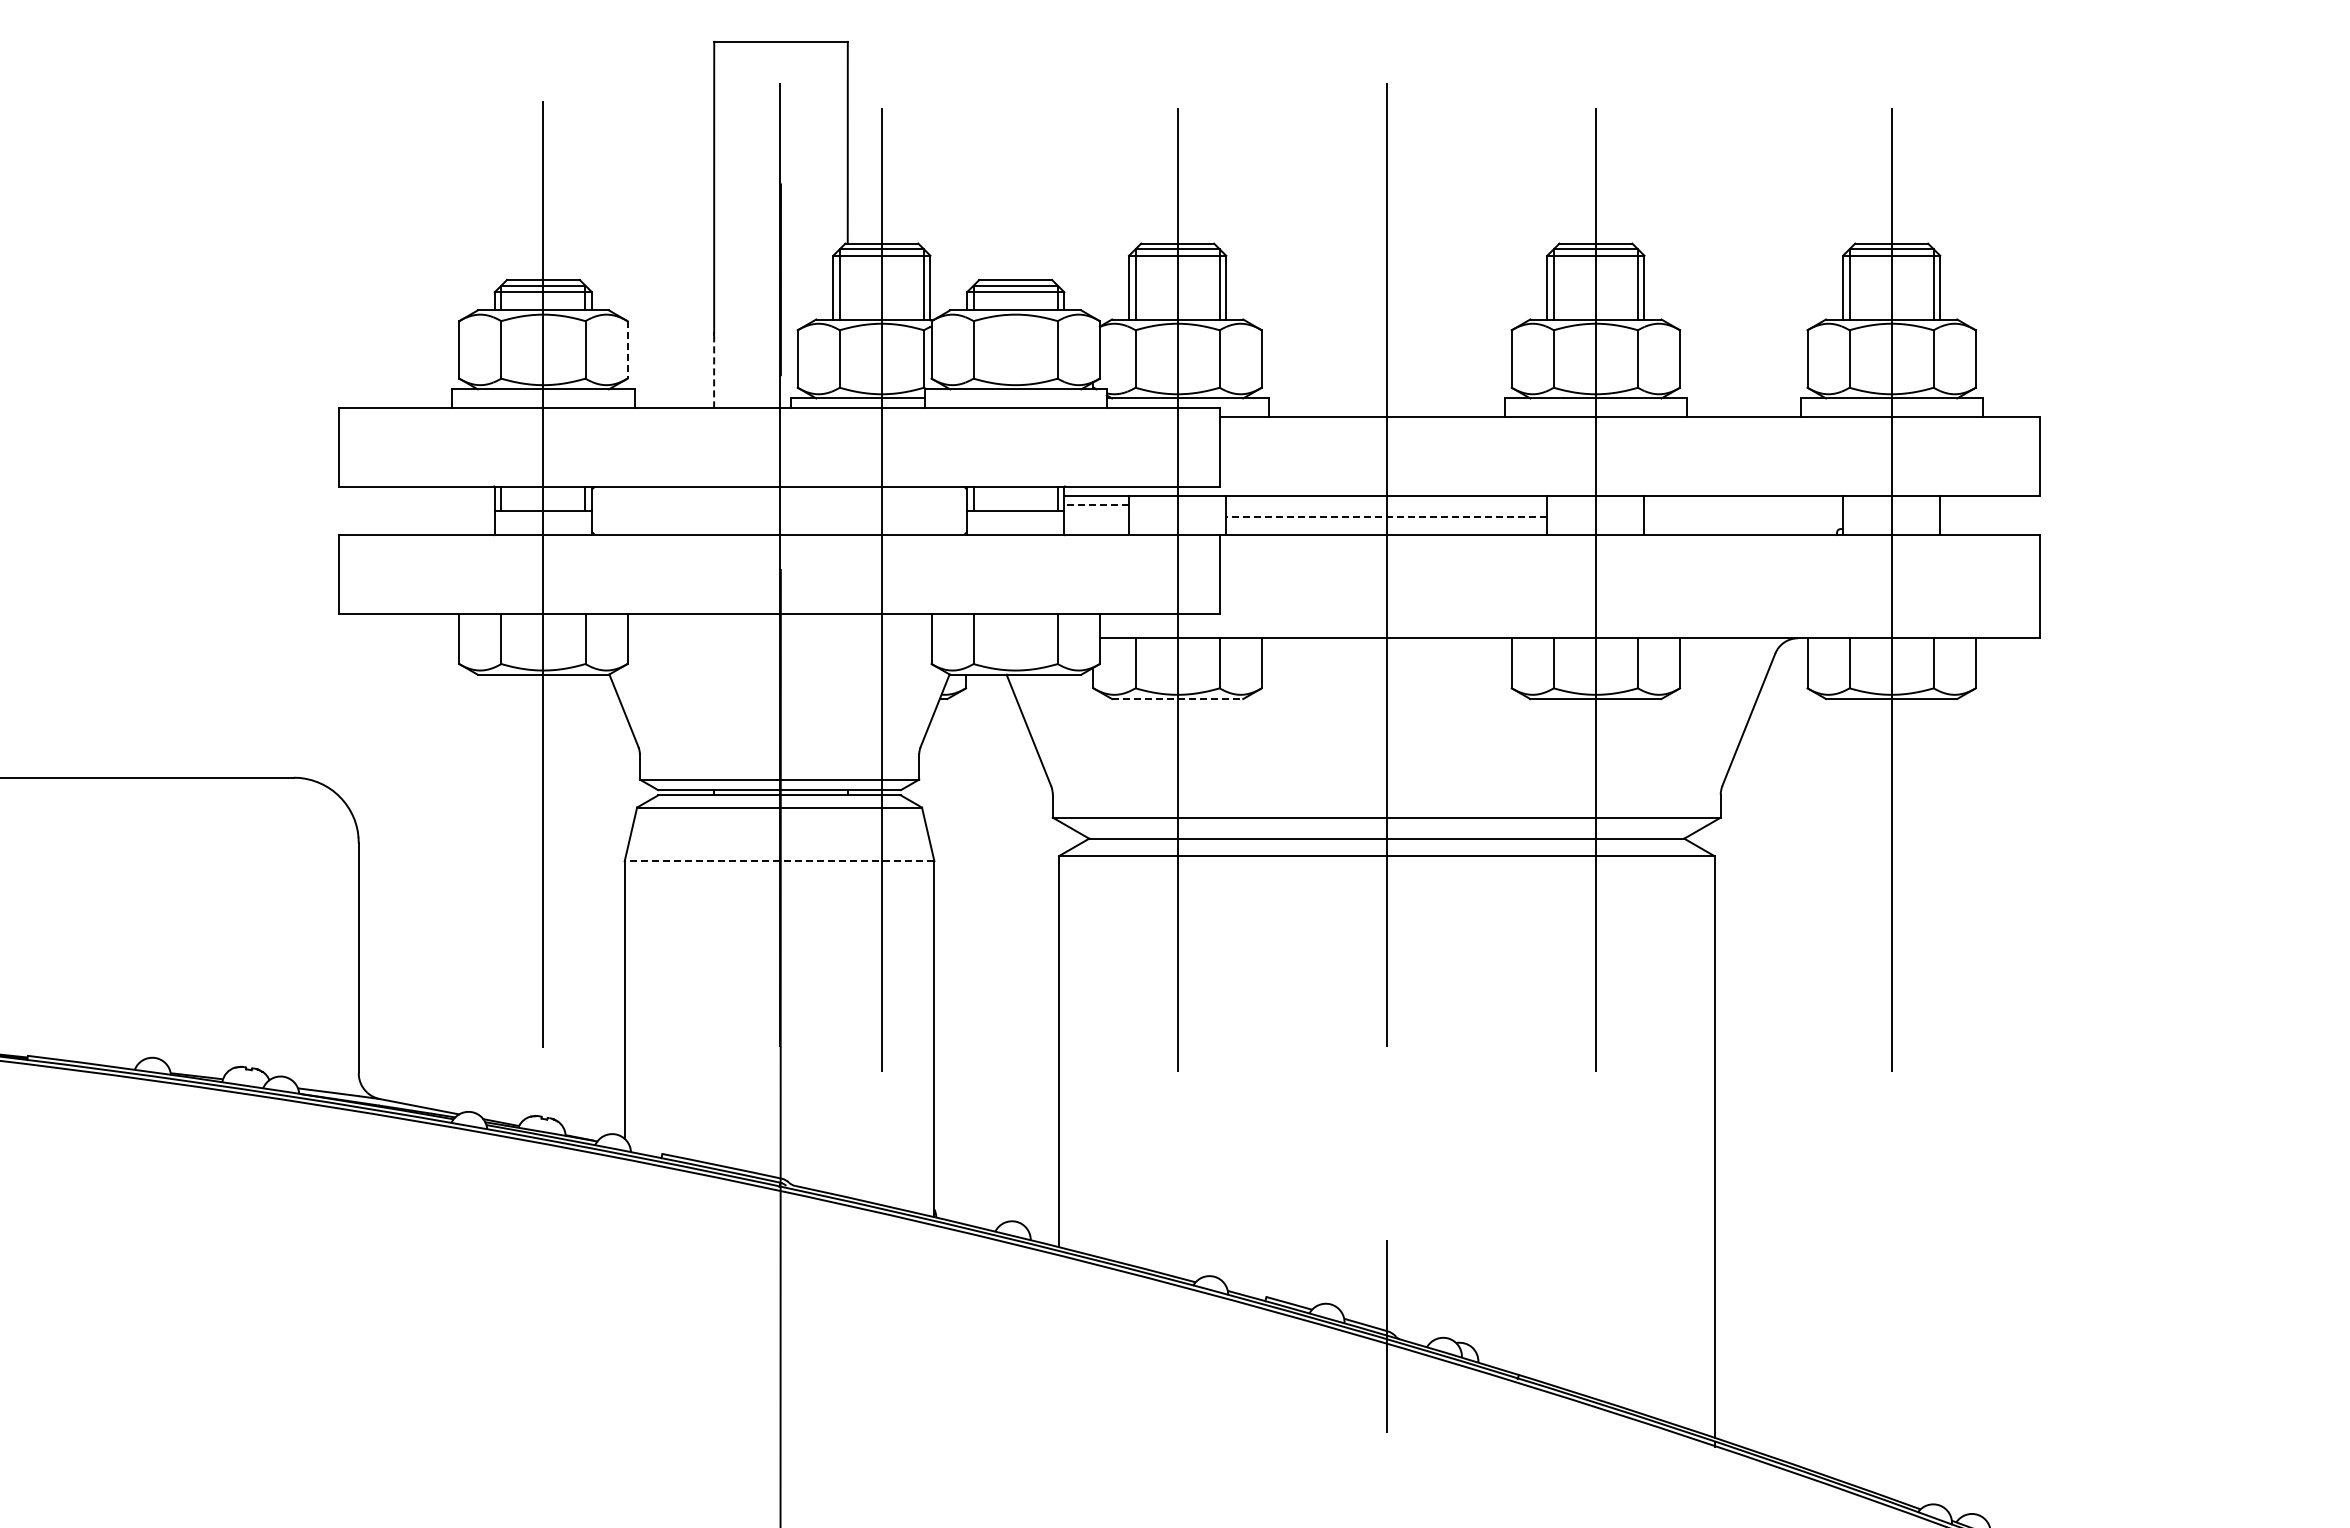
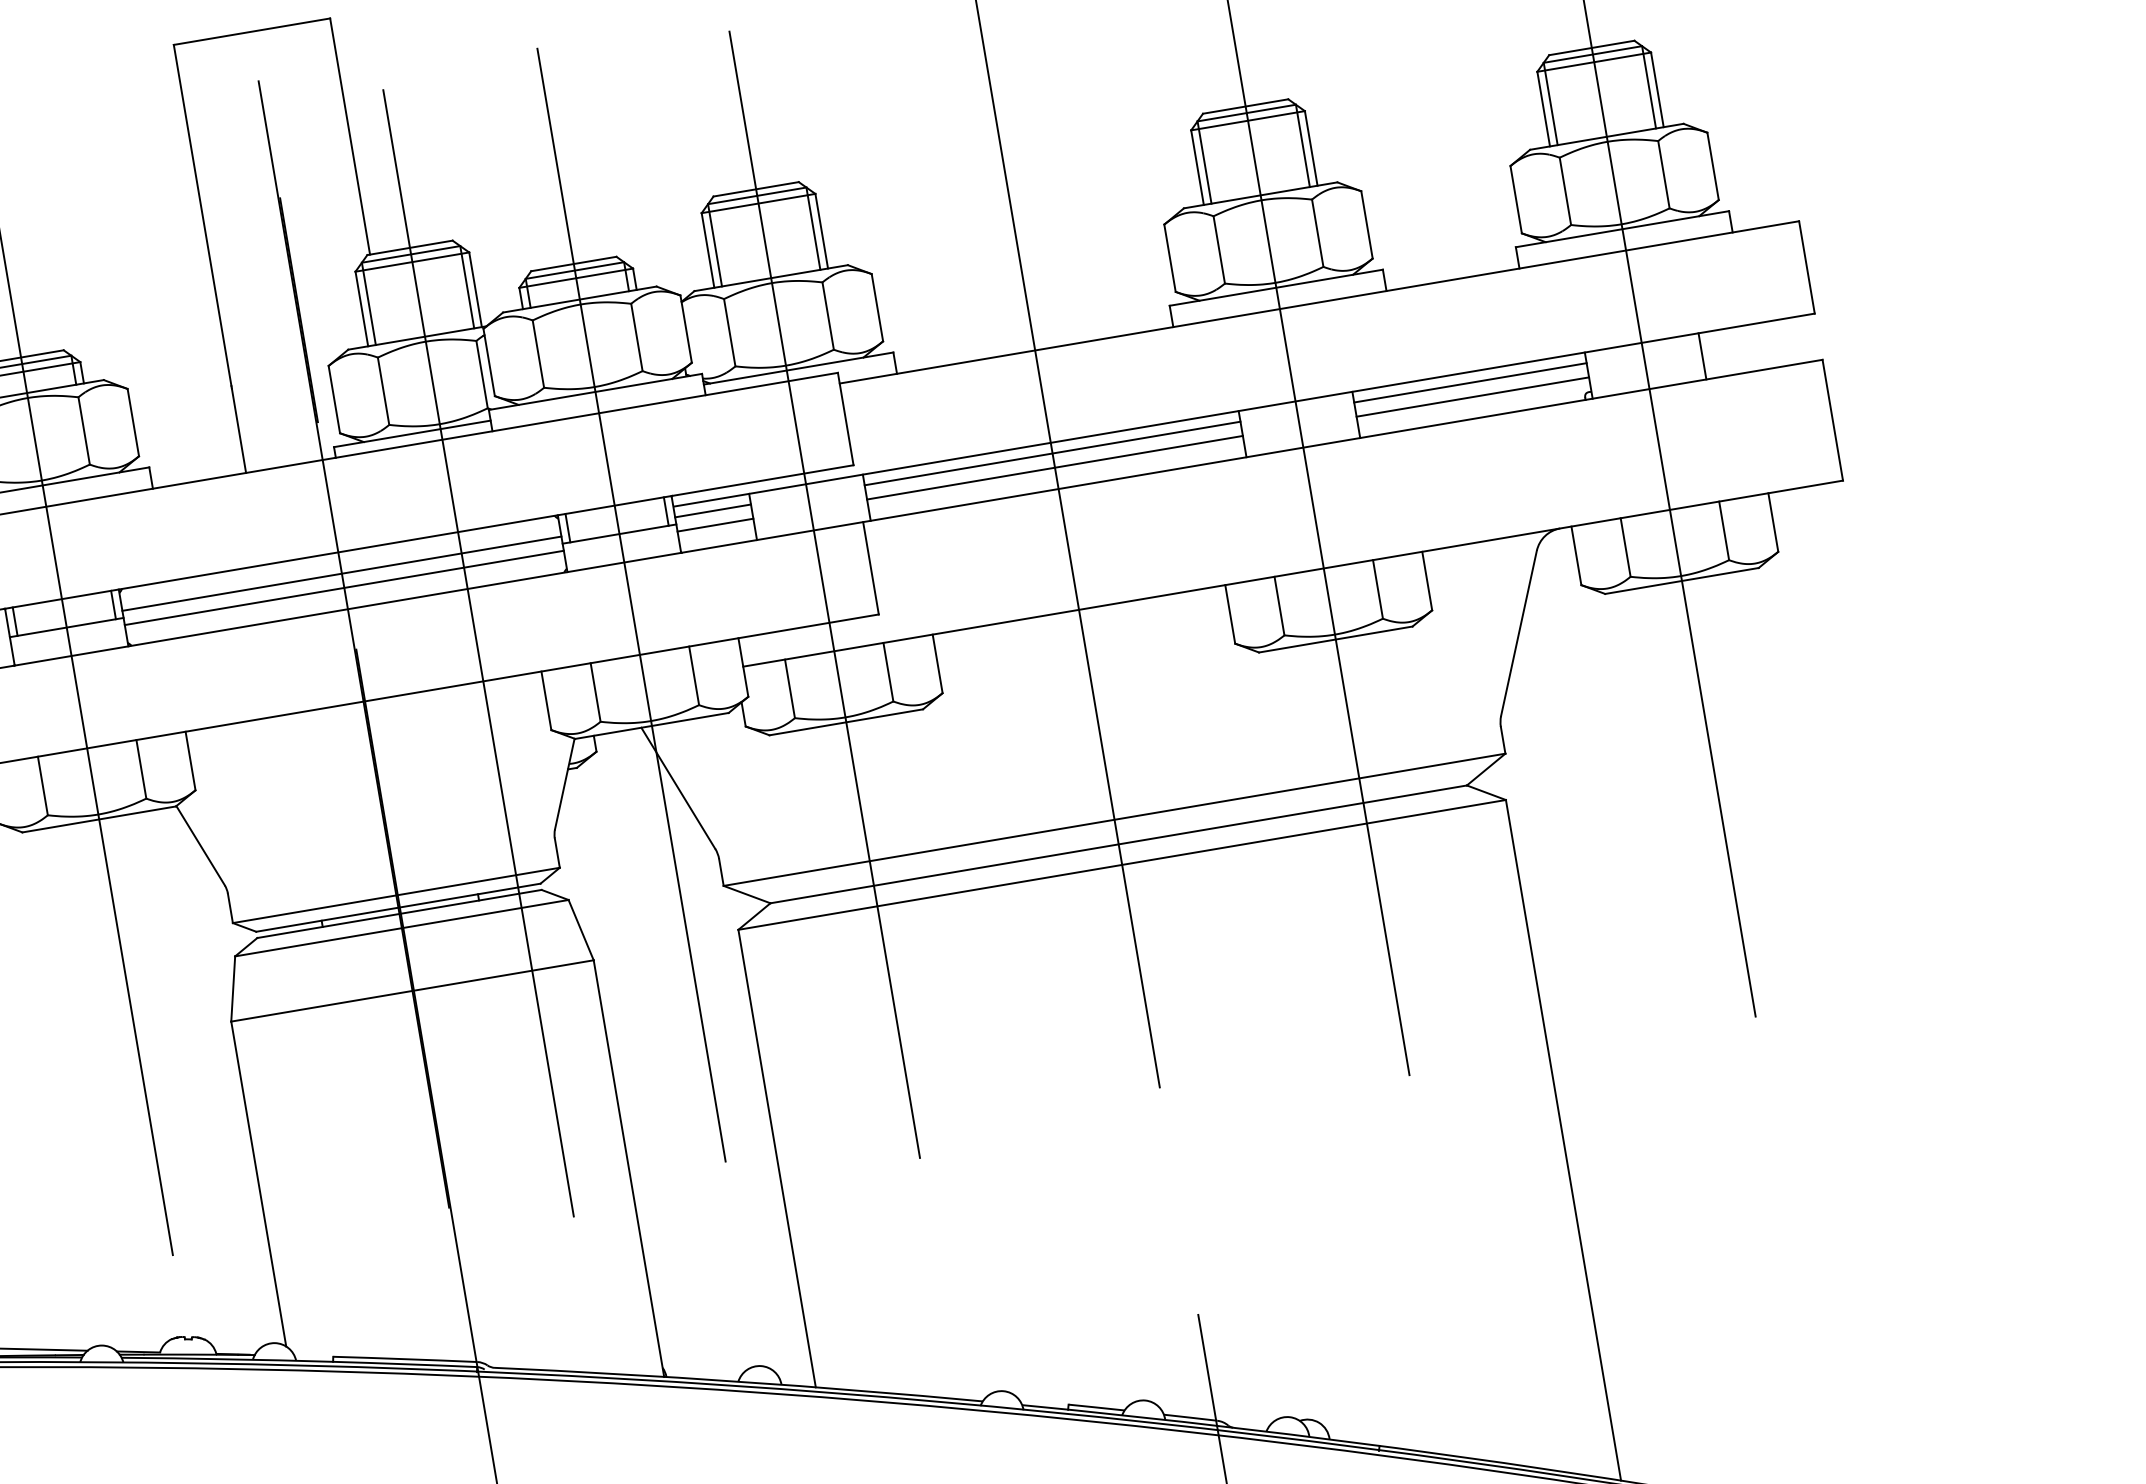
line: (627, 349) -> (133, 422), dashed -> solid
line: (714, 371) -> (239, 430), dashed -> solid
line: (779, 504) -> (341, 573), added
line: (1096, 504) -> (712, 510), dashed -> solid
line: (1386, 504) -> (1052, 453), added
line: (1743, 504) -> (1470, 382), added
line: (779, 516) -> (344, 587), added
line: (1096, 516) -> (715, 524), added
line: (1386, 516) -> (1054, 467), dashed -> solid
line: (1743, 516) -> (1472, 396), added
line: (1015, 571) -> (631, 605), added
line: (1177, 699) -> (846, 722), dashed -> solid
line: (779, 861) -> (412, 991), dashed -> solid

